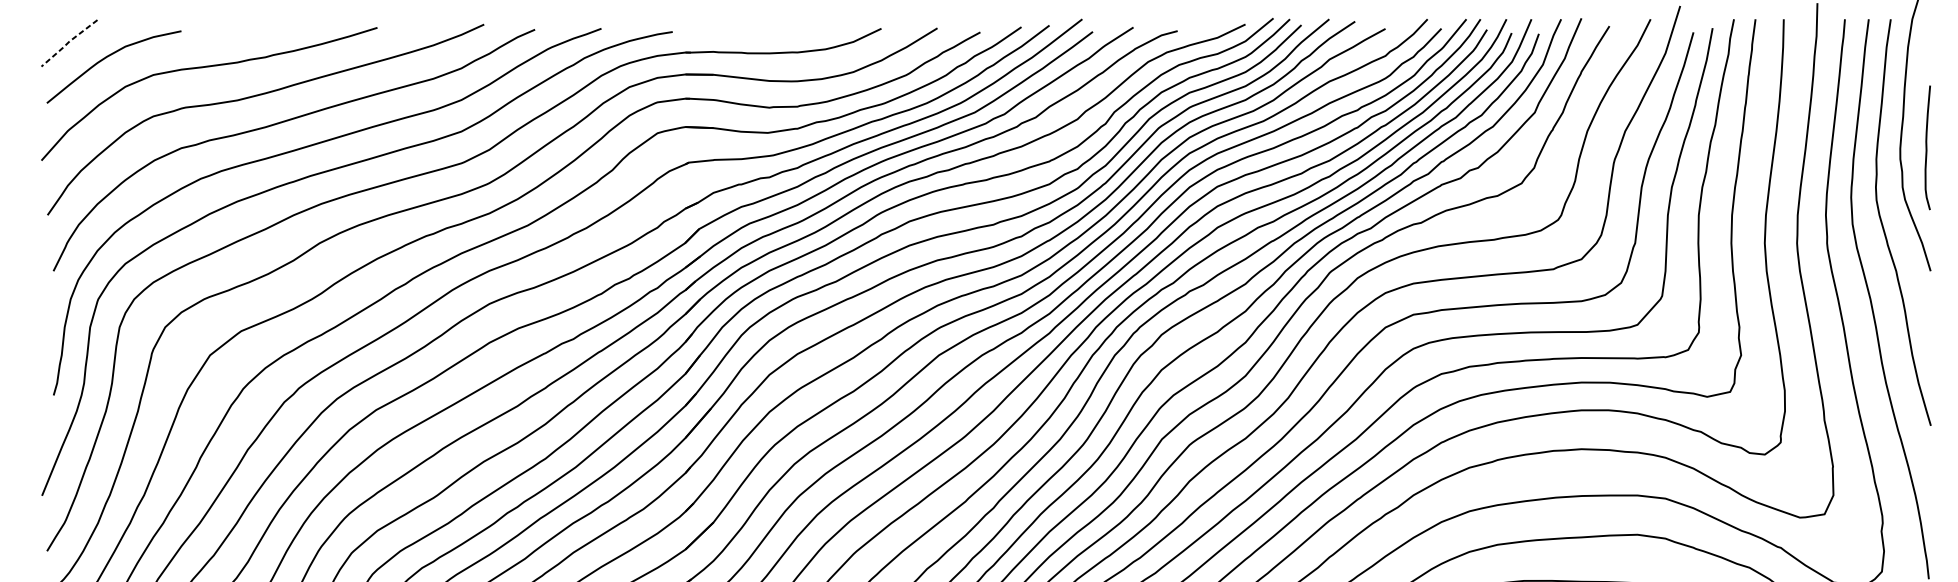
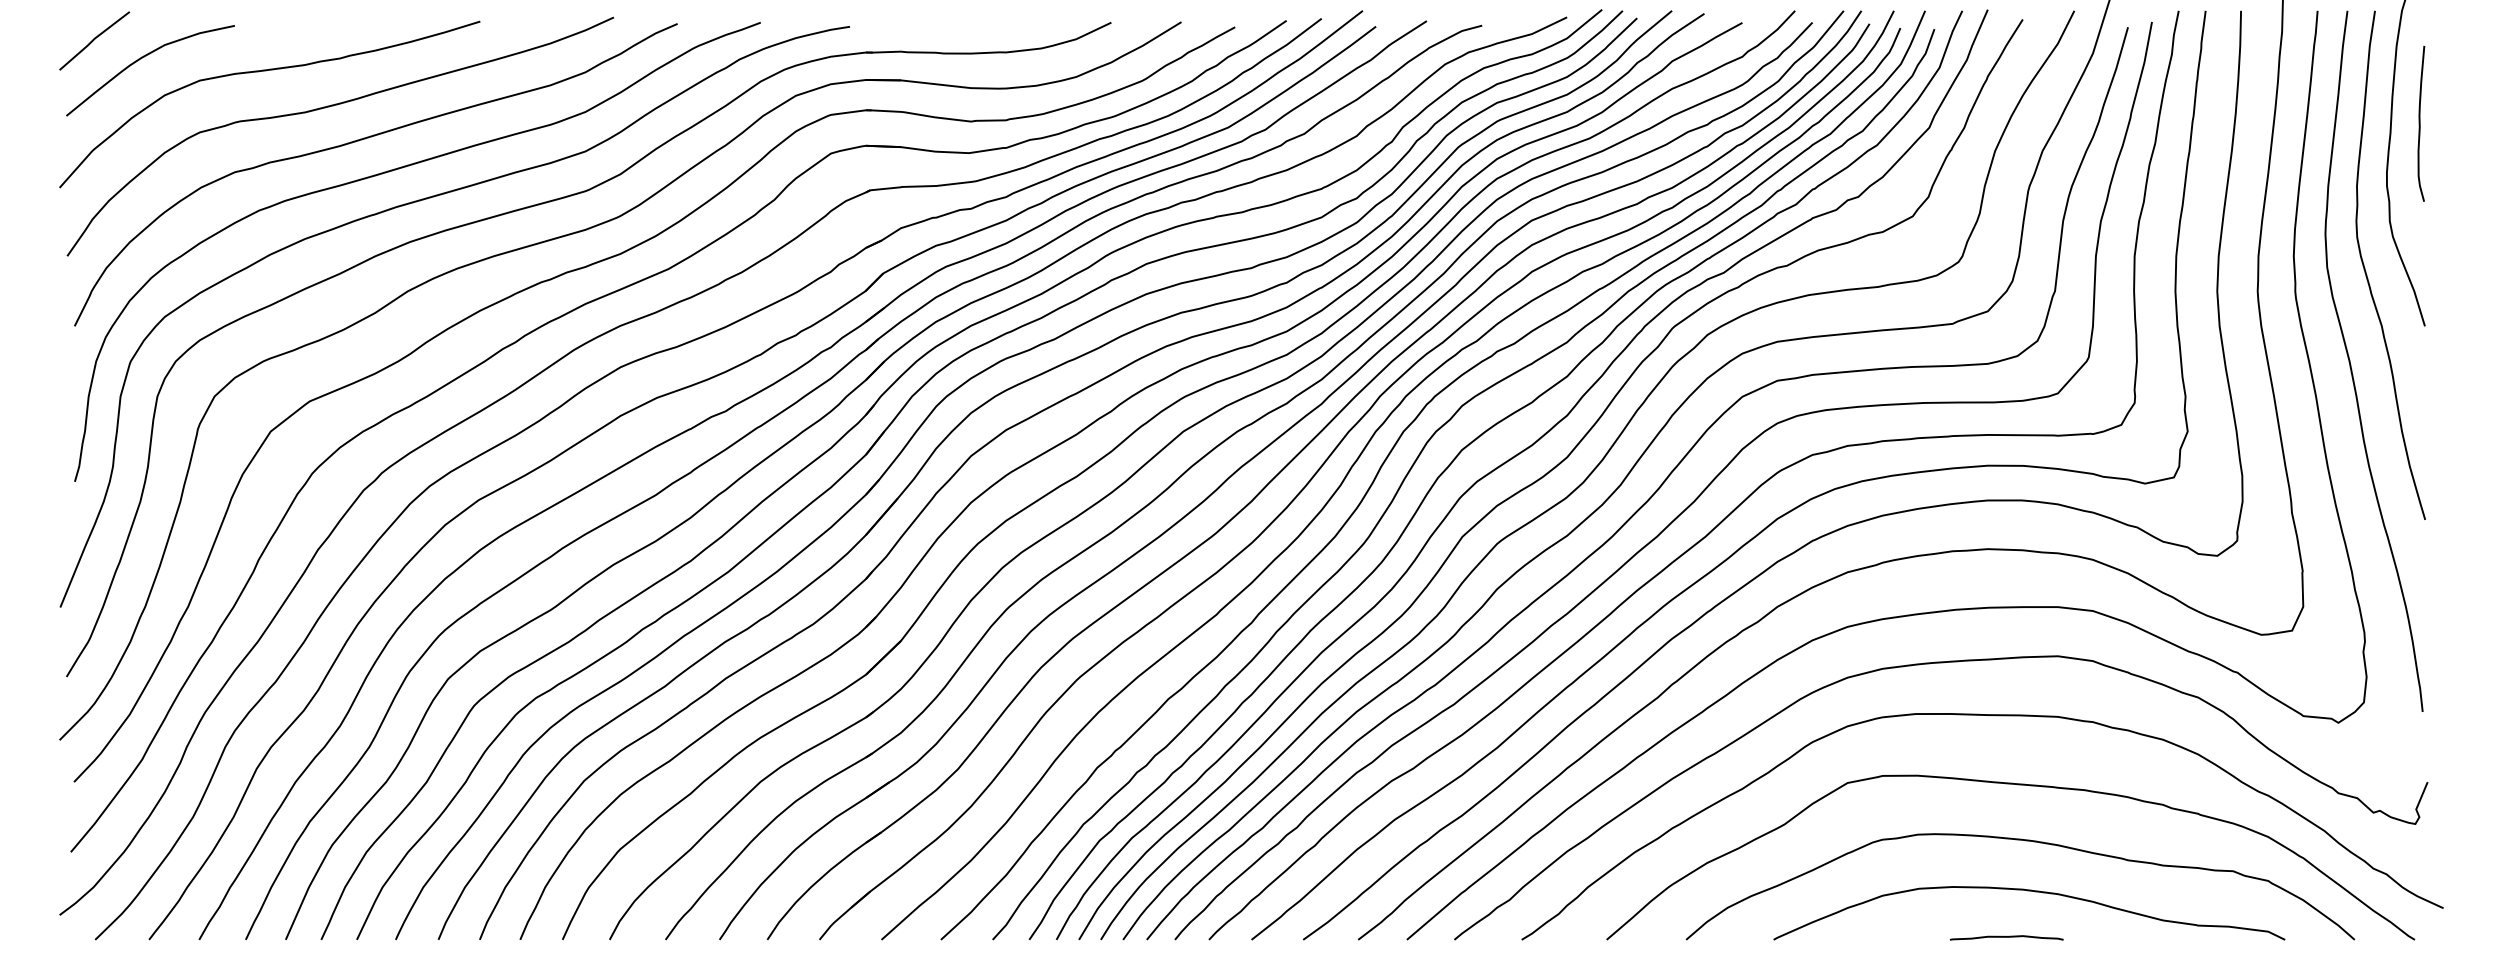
line: (68, 42) -> (93, 40), dashed -> solid
curve: (1927, 147) -> (2420, 123), moved

